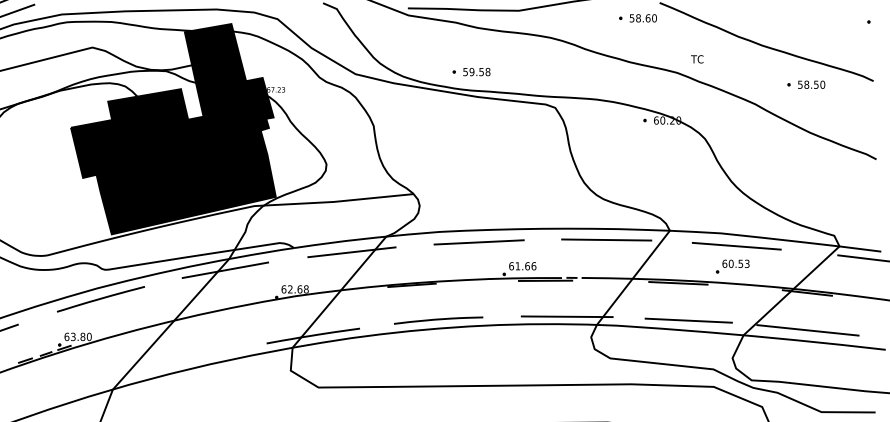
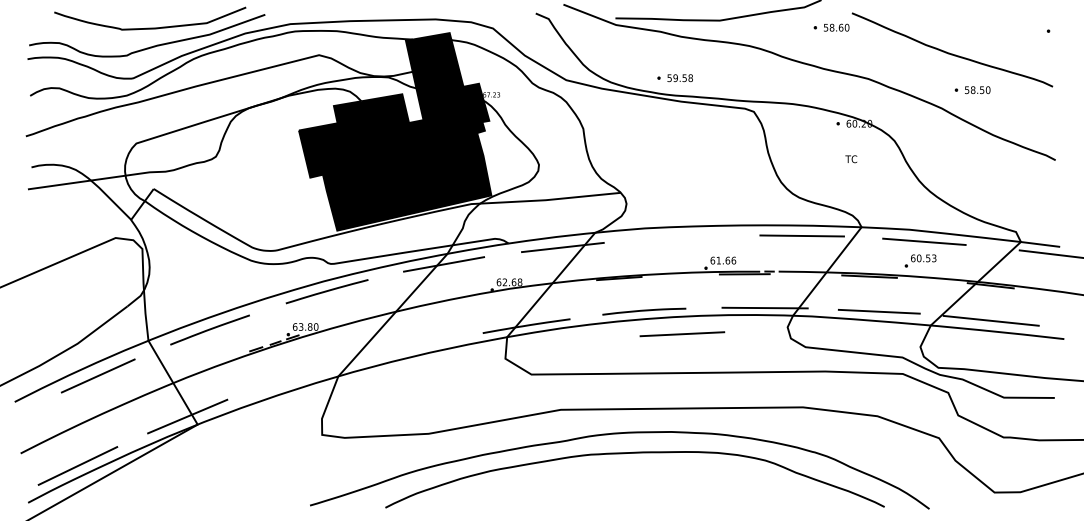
text: (697, 59) -> (851, 159), moved
part: (806, 85) -> (972, 90), moved
line: (479, 242) -> (682, 334), moved

